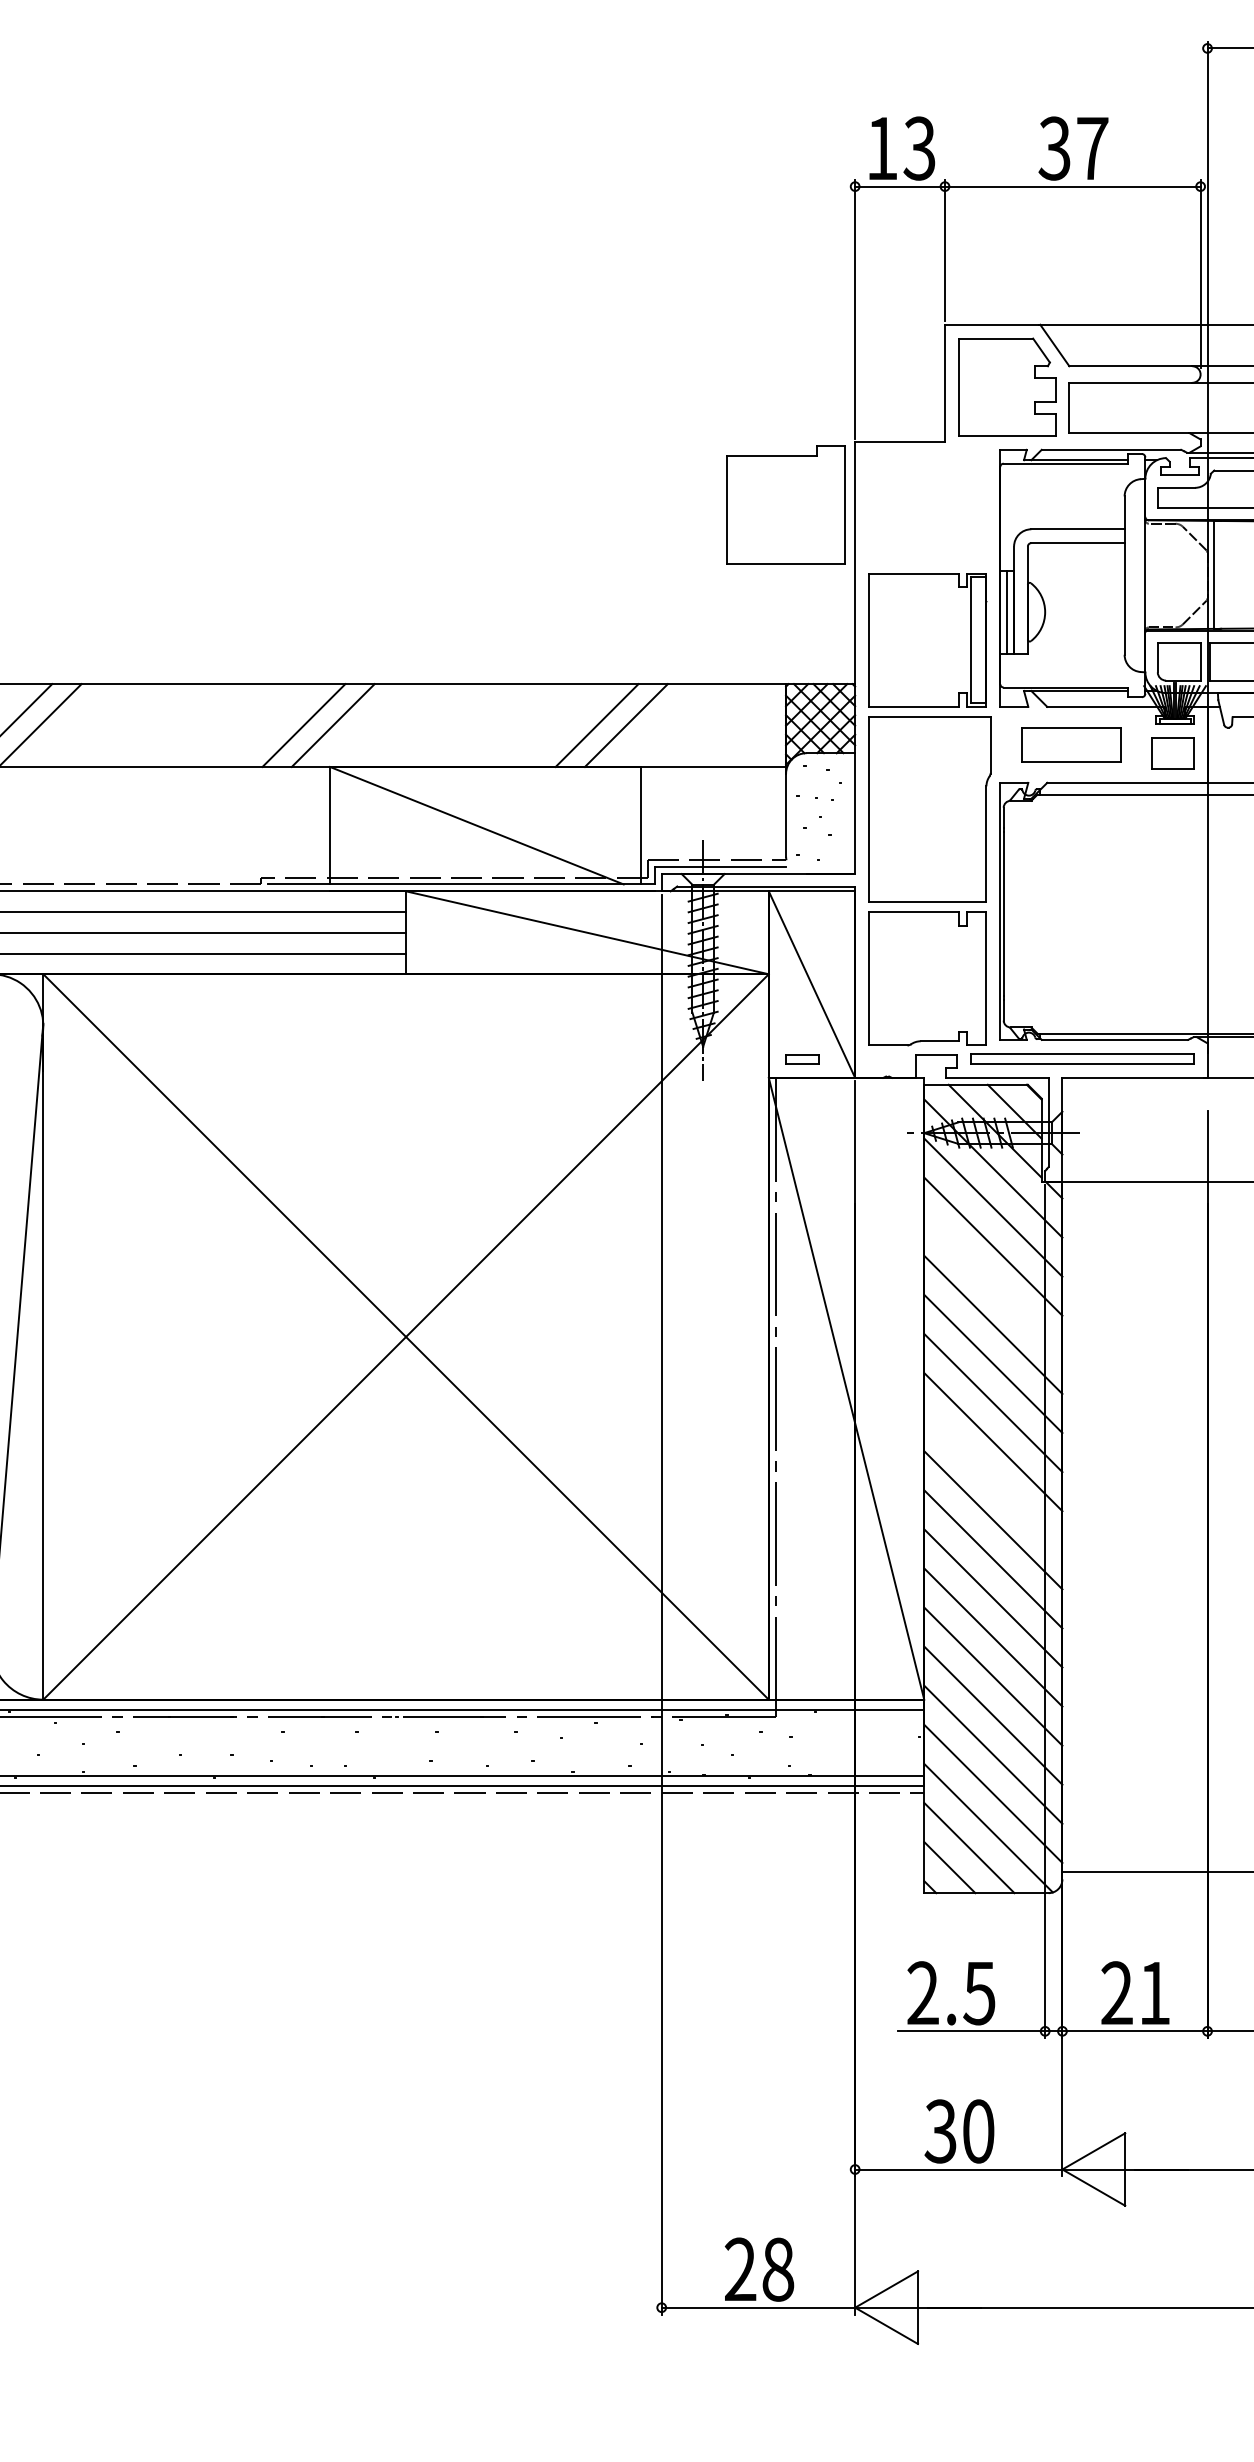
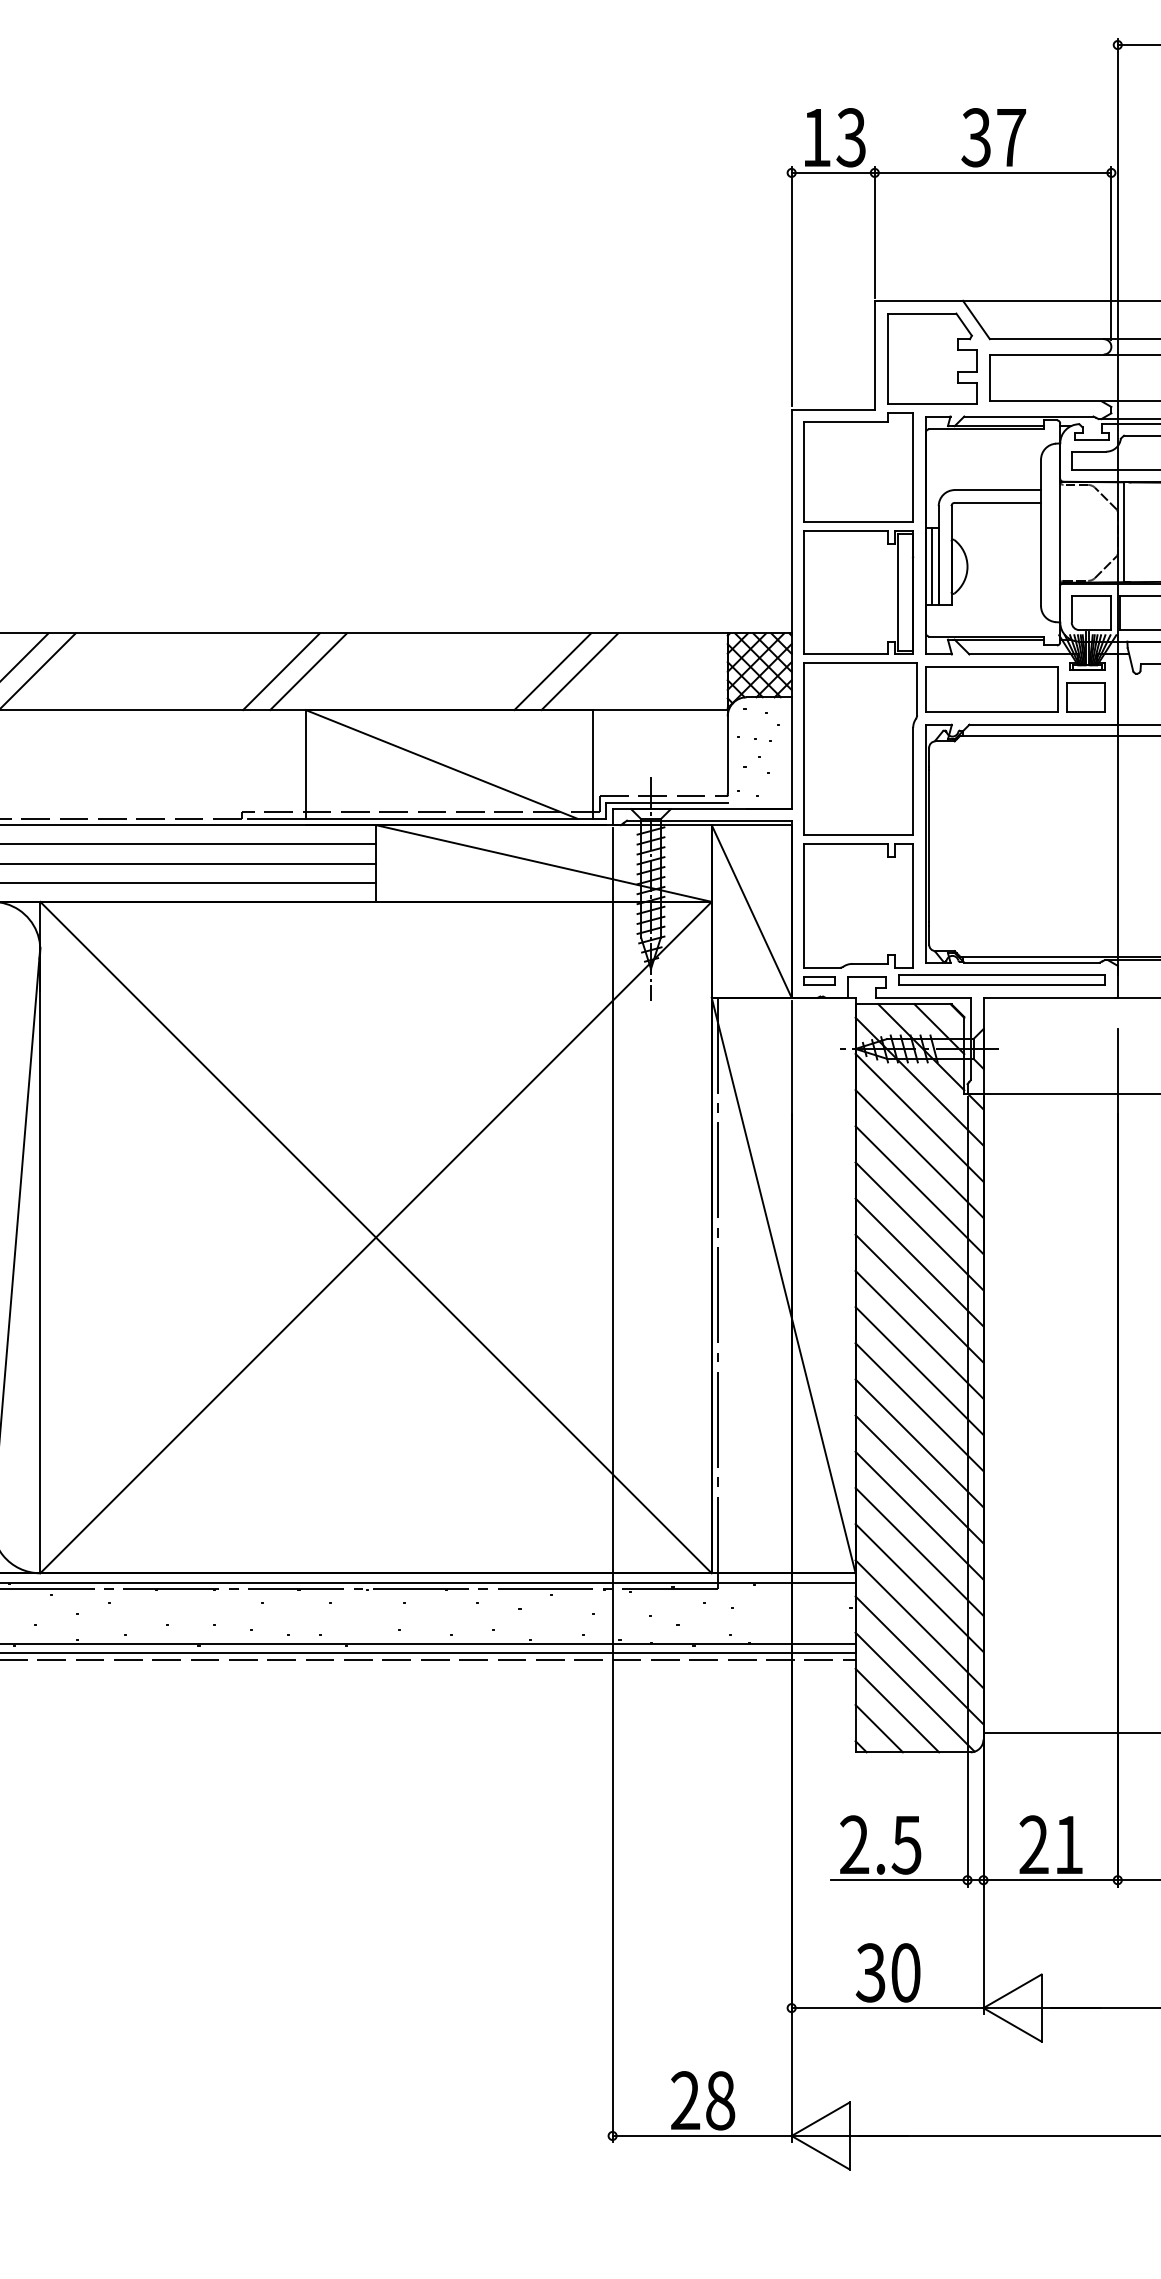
part: (785, 504) -> (858, 467), moved
part: (1071, 744) -> (991, 689), size x1.43
part: (802, 1059) -> (819, 980), moved
line: (993, 1286) -> (919, 1190), added
line: (993, 1480) -> (919, 1370), added

